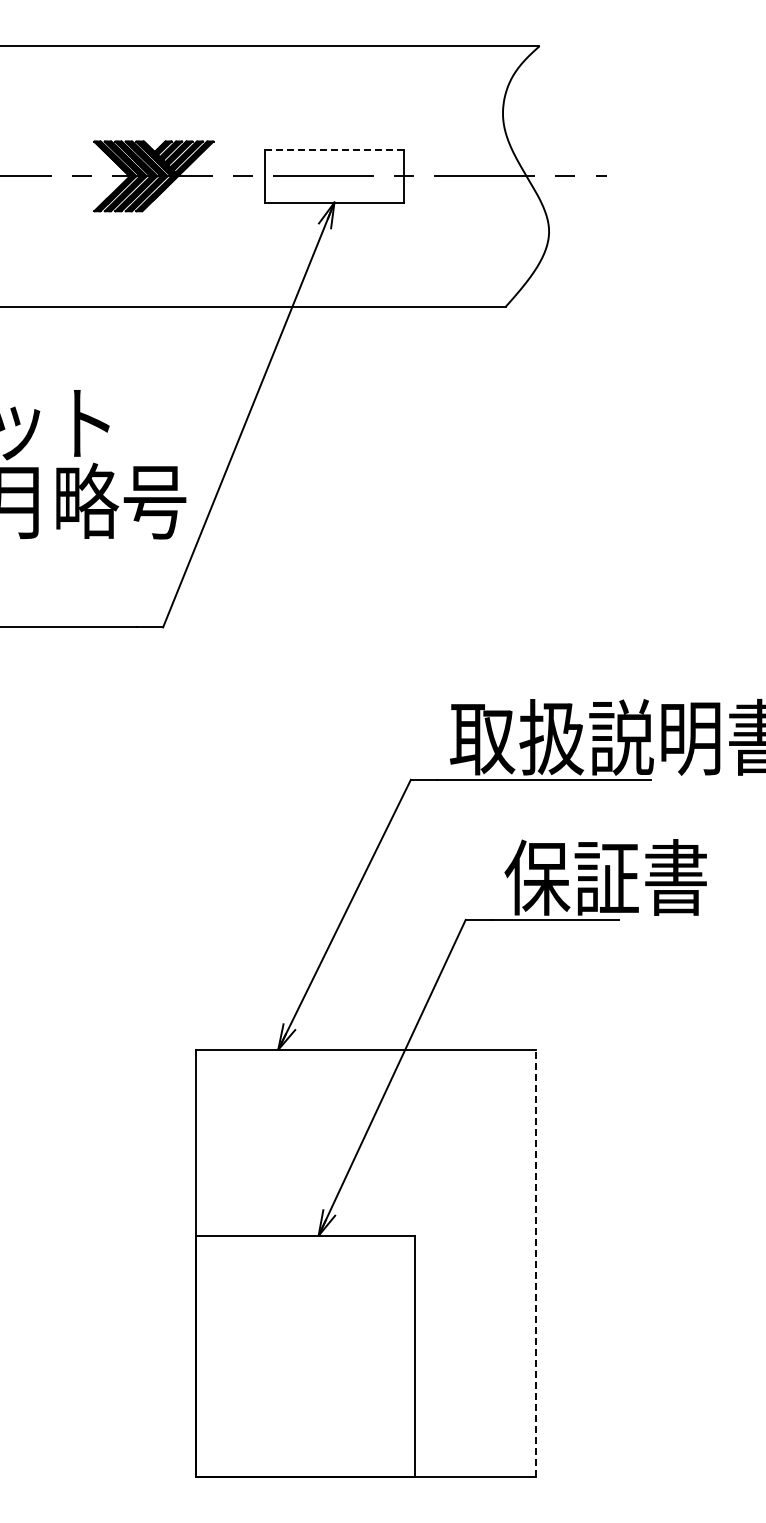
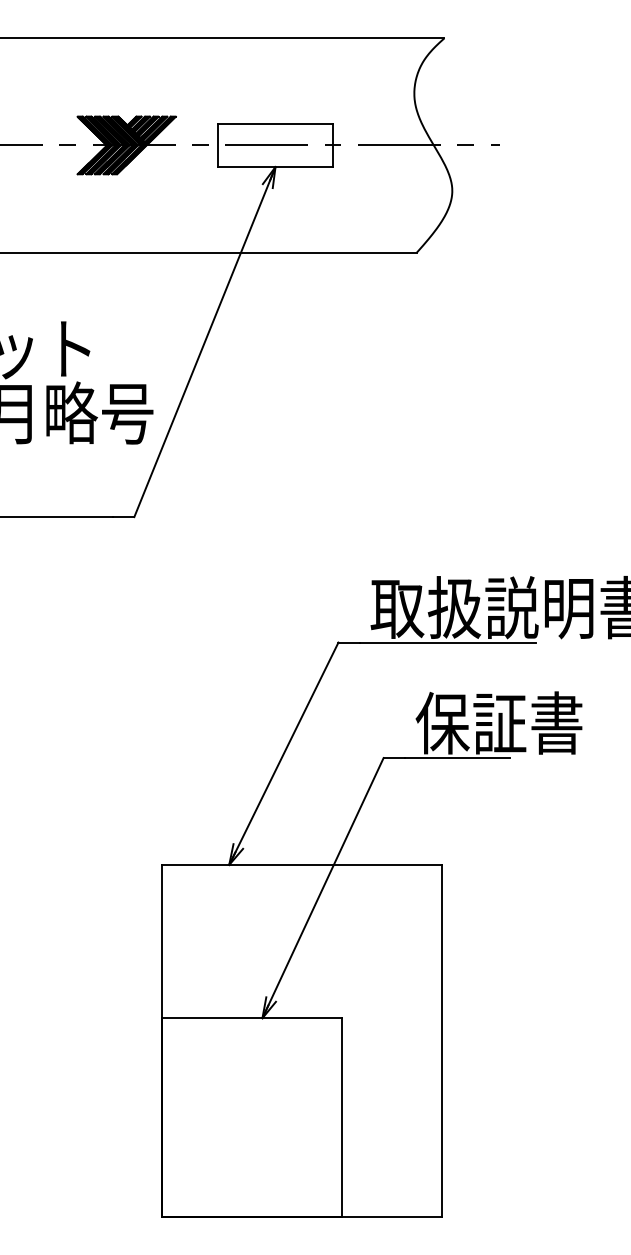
line: (334, 150) -> (275, 124), dashed -> solid
line: (535, 1263) -> (441, 1041), dashed -> solid

